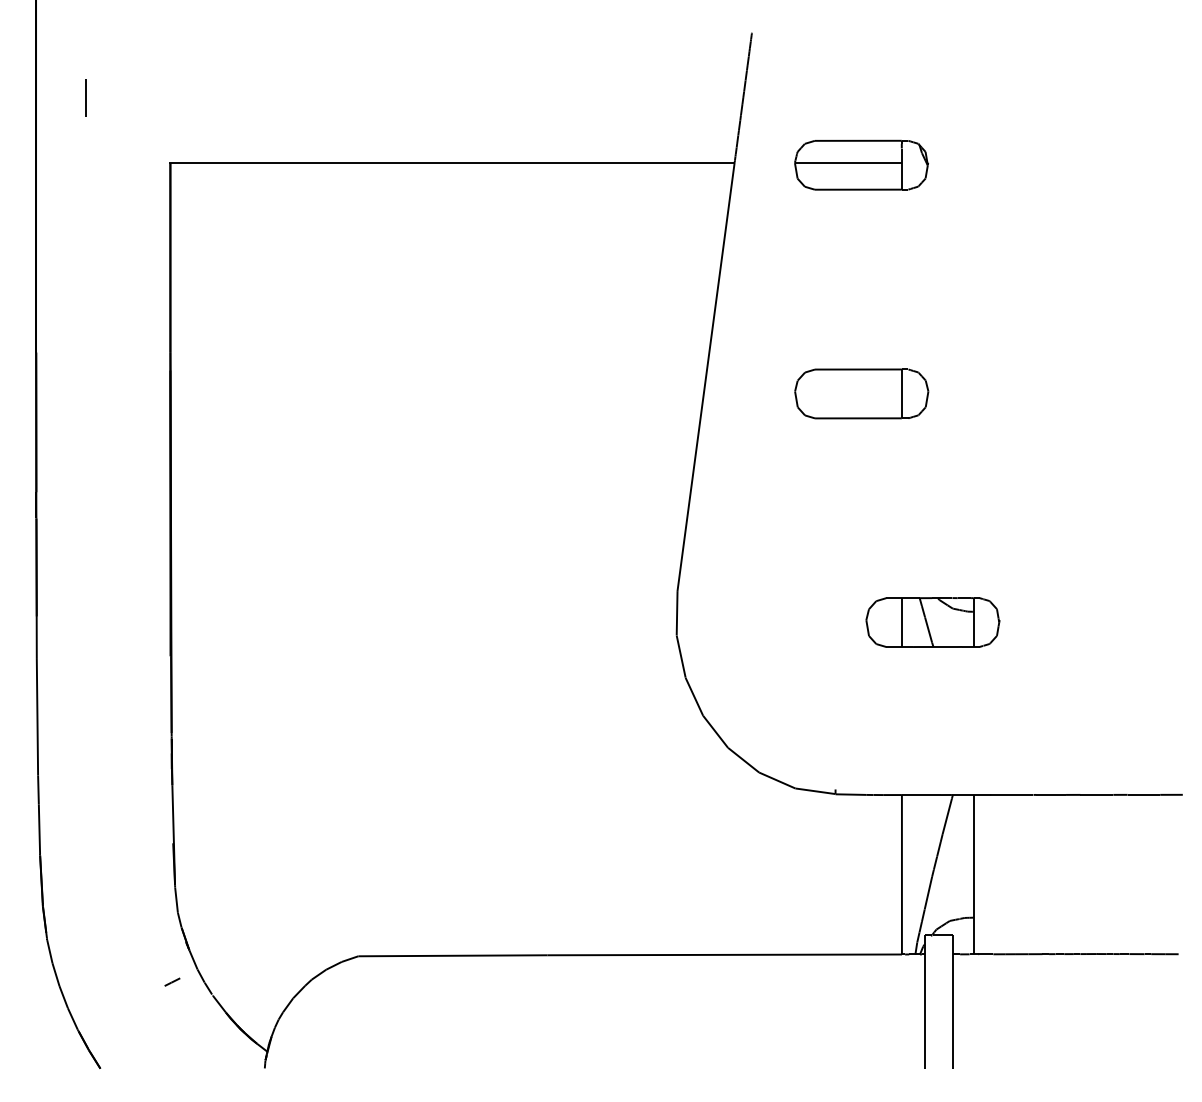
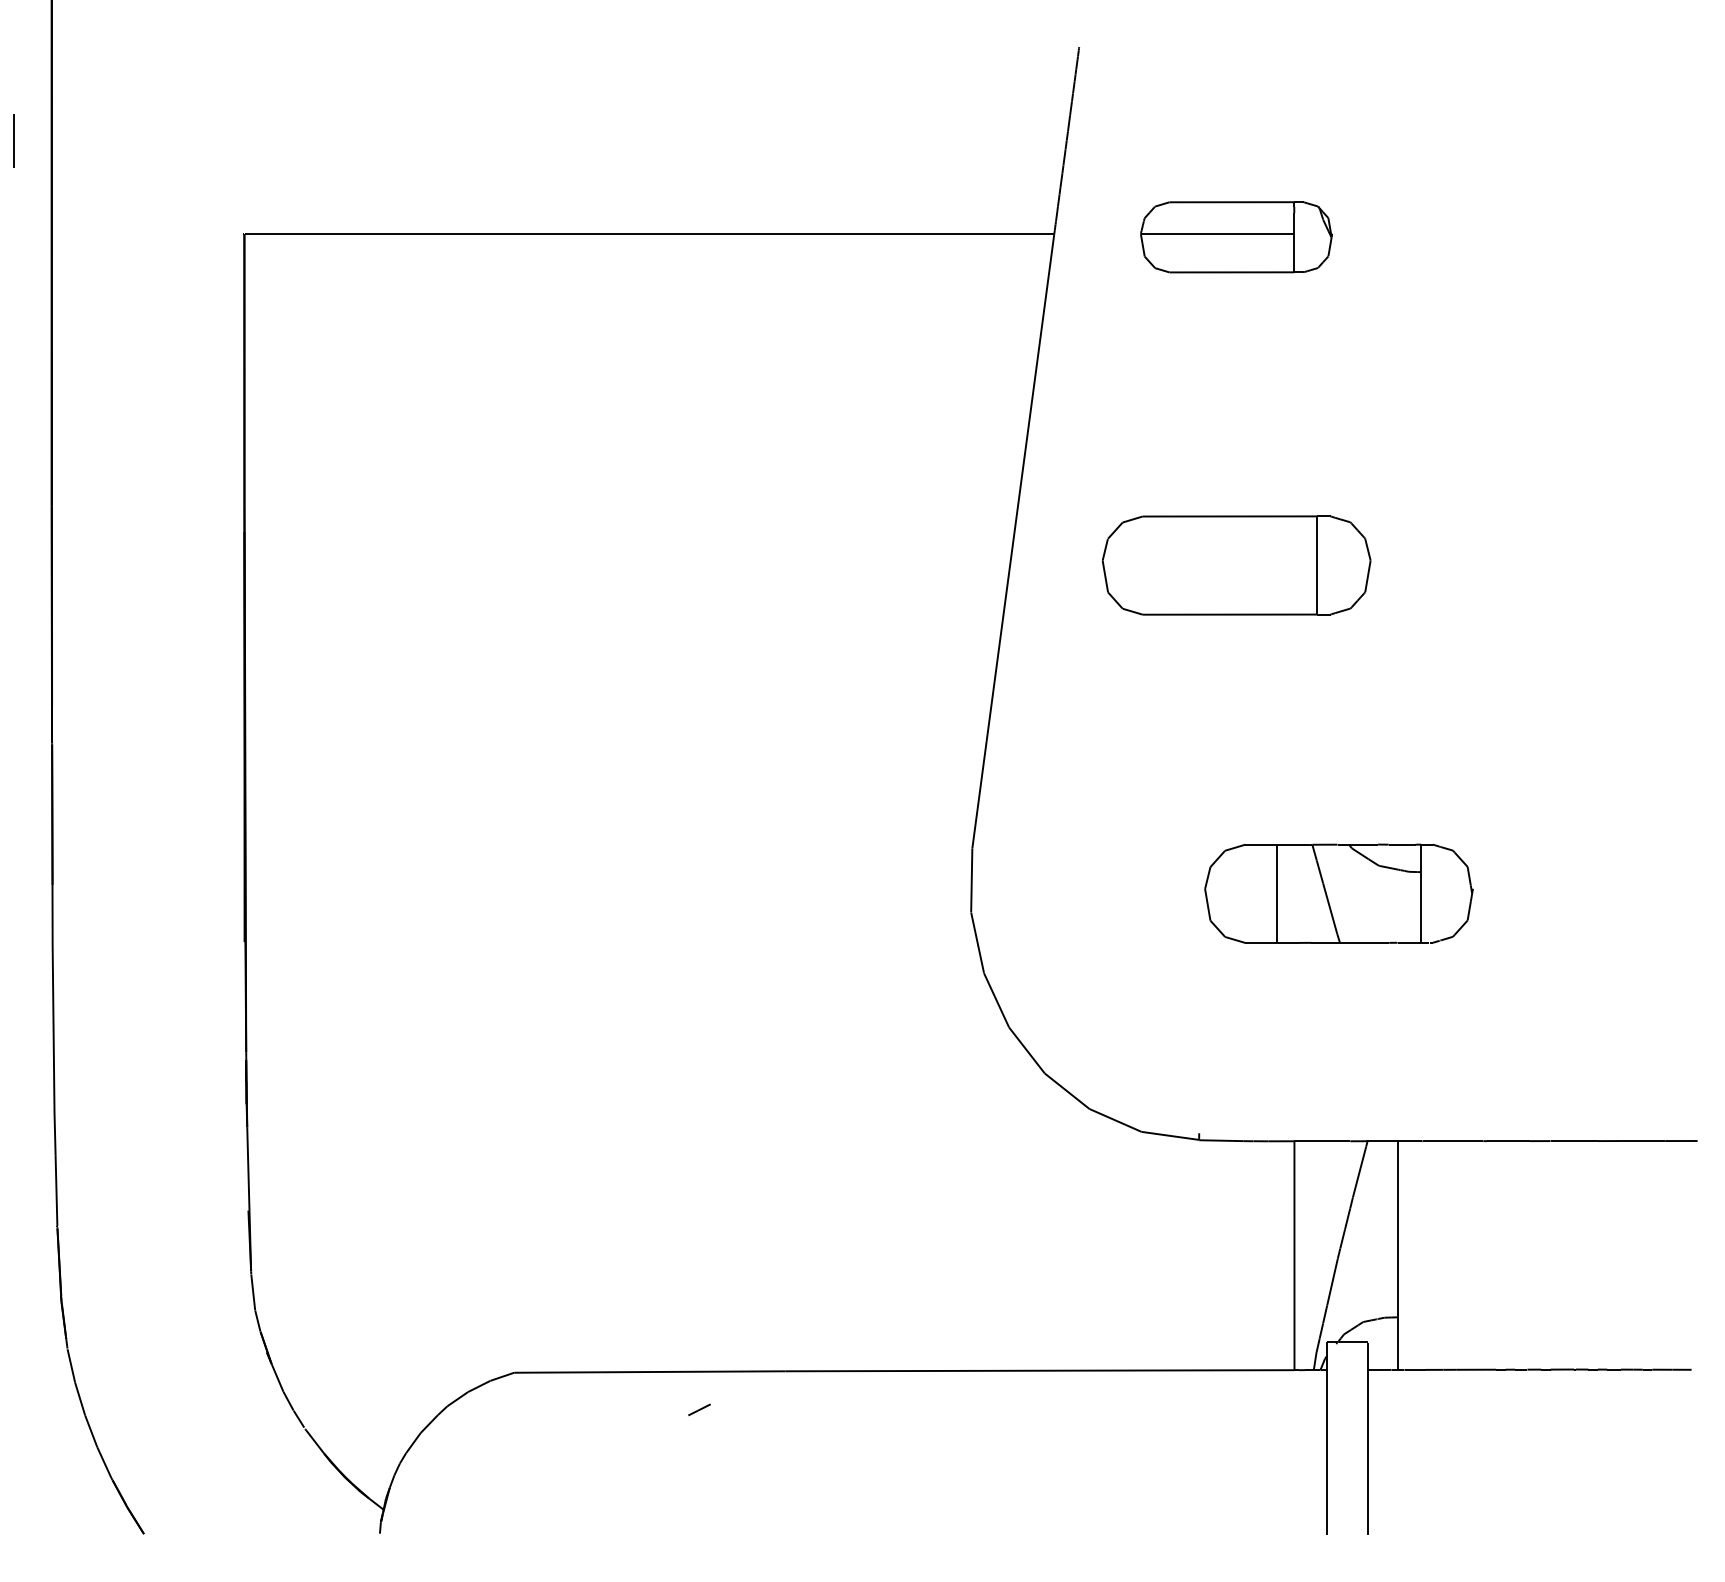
line: (85, 97) -> (13, 140), moved
part: (861, 393) -> (1236, 564), size x1.4
part: (932, 622) -> (1338, 893), size x1.4
line: (172, 981) -> (699, 1408), moved

